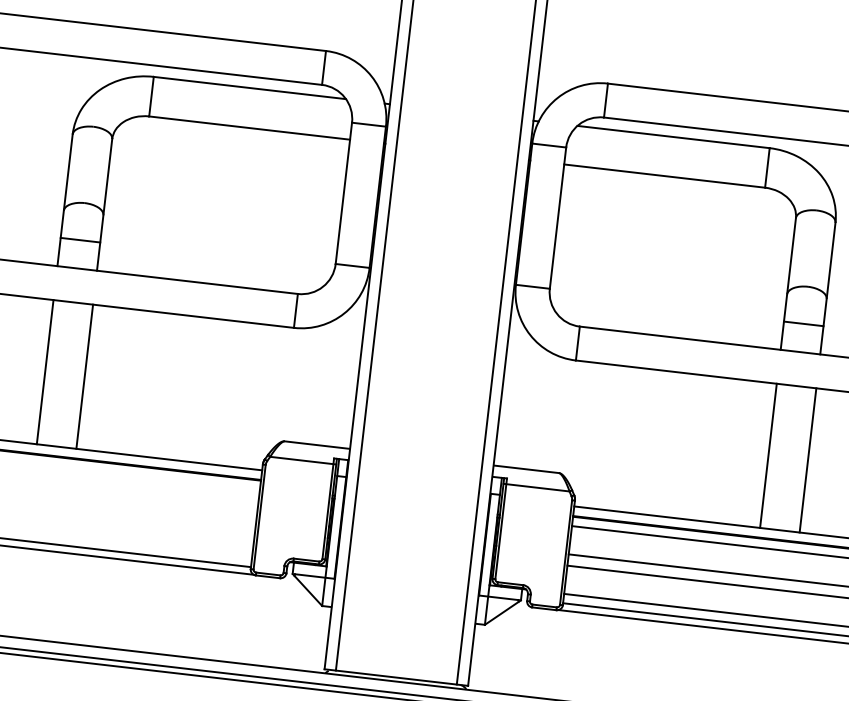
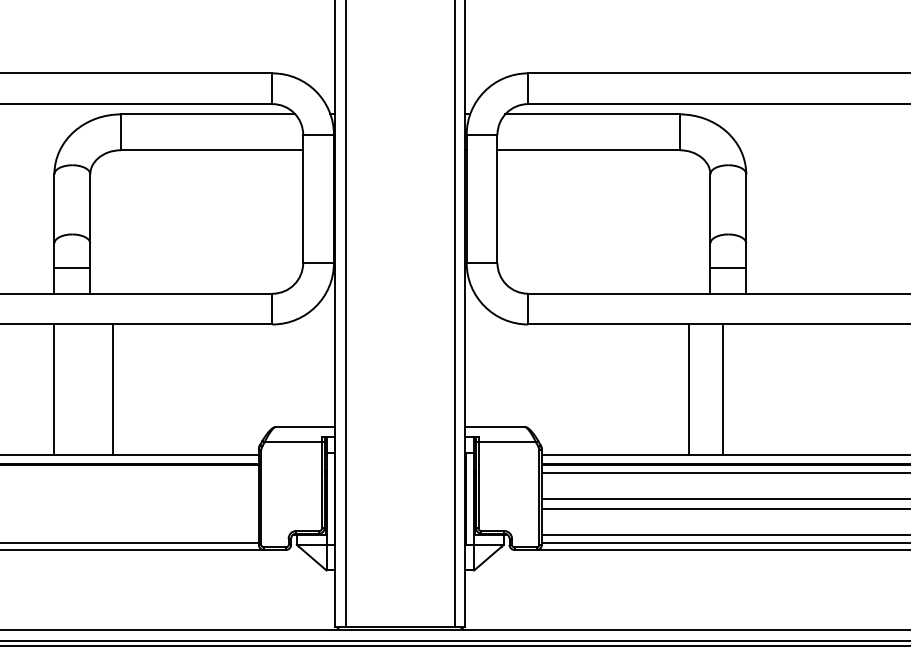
line: (85, 376) -> (113, 389), moved
line: (768, 455) -> (689, 389), moved
line: (808, 460) -> (723, 389), moved

